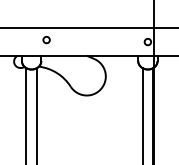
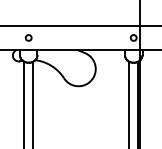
part: (46, 39) -> (28, 37), moved

